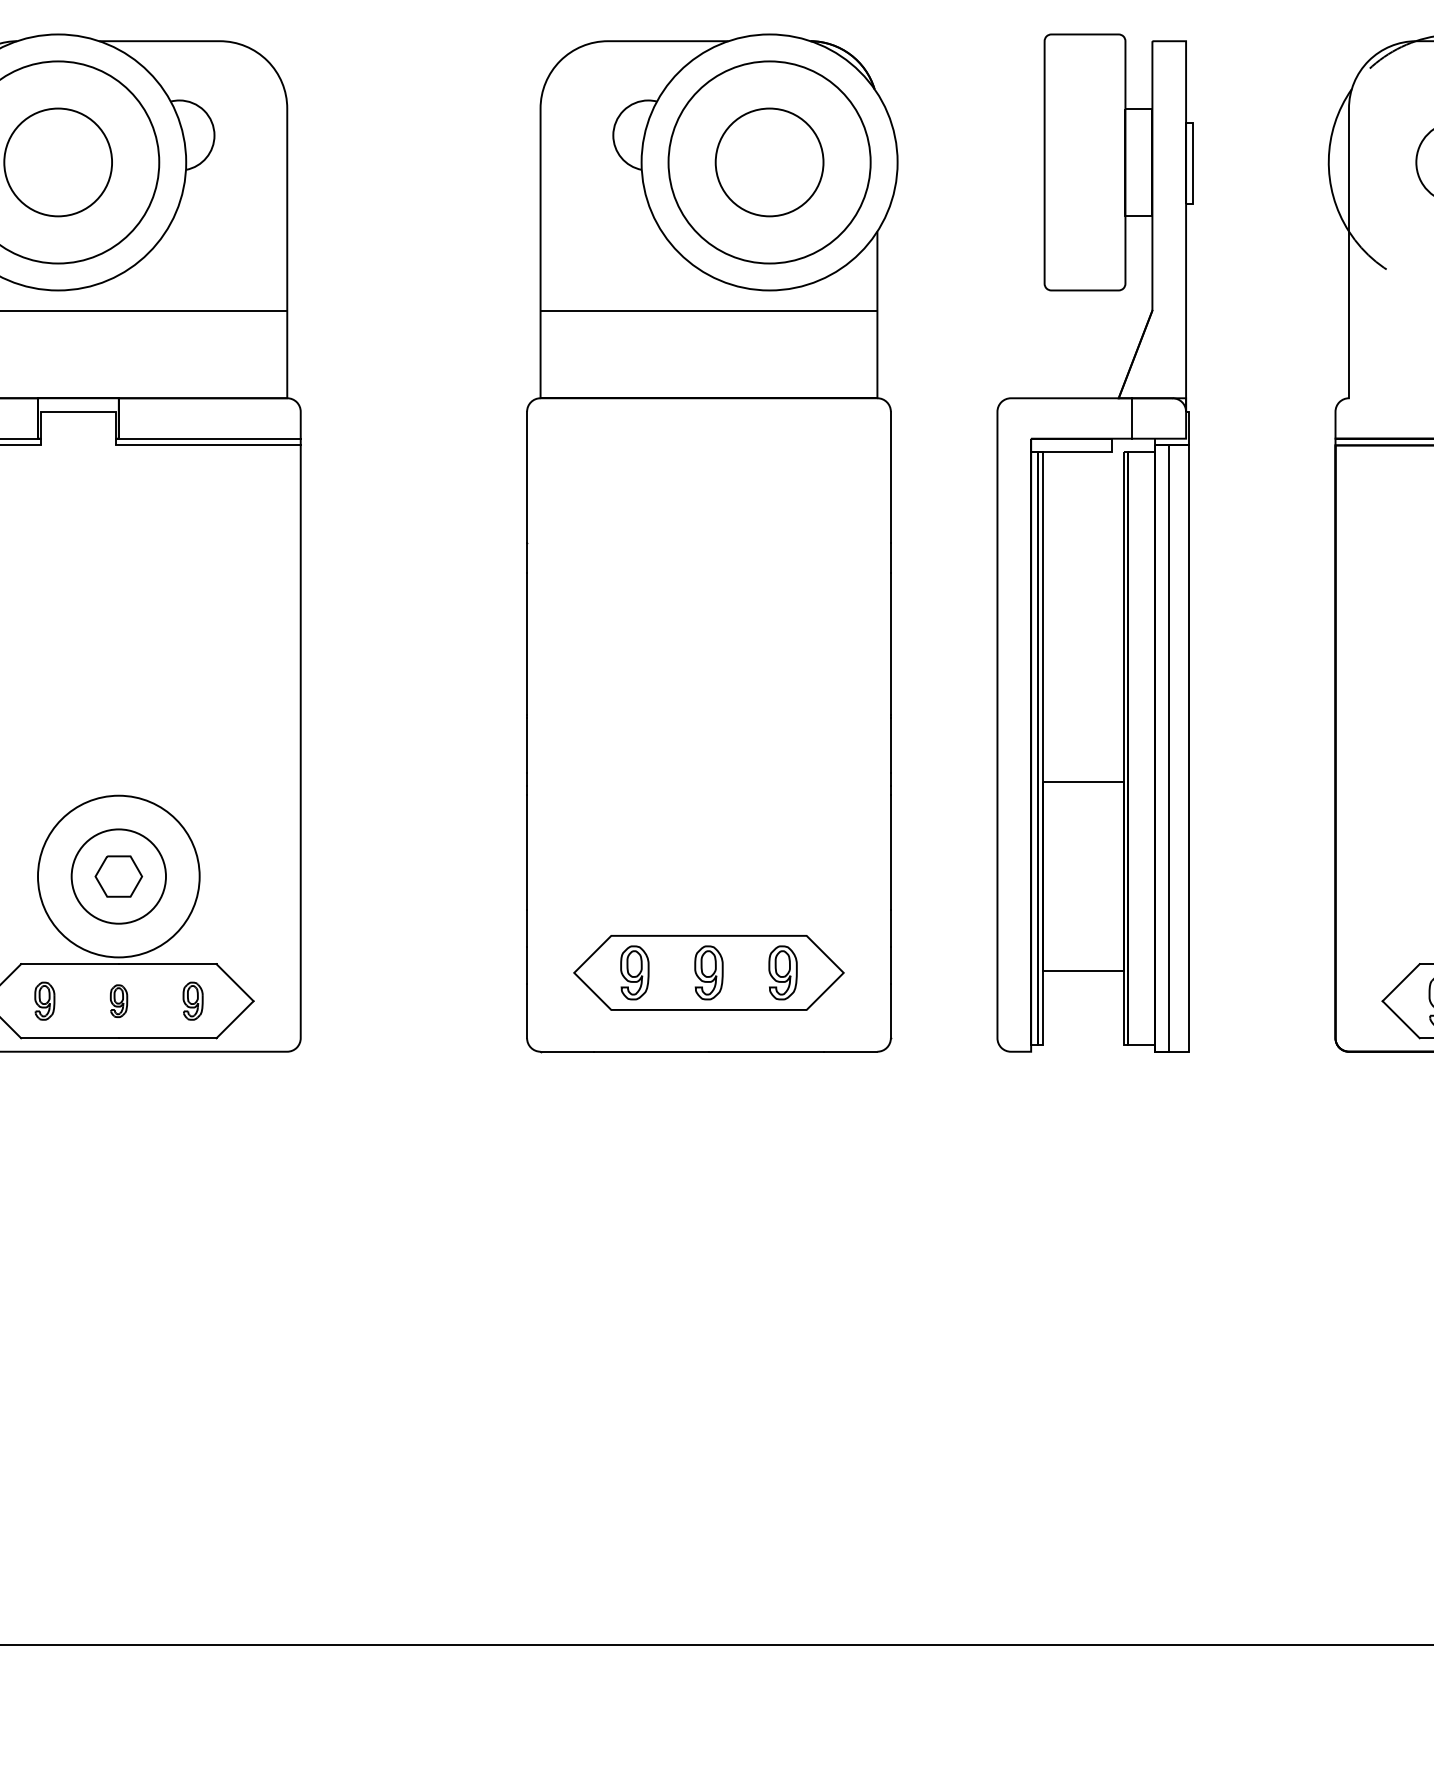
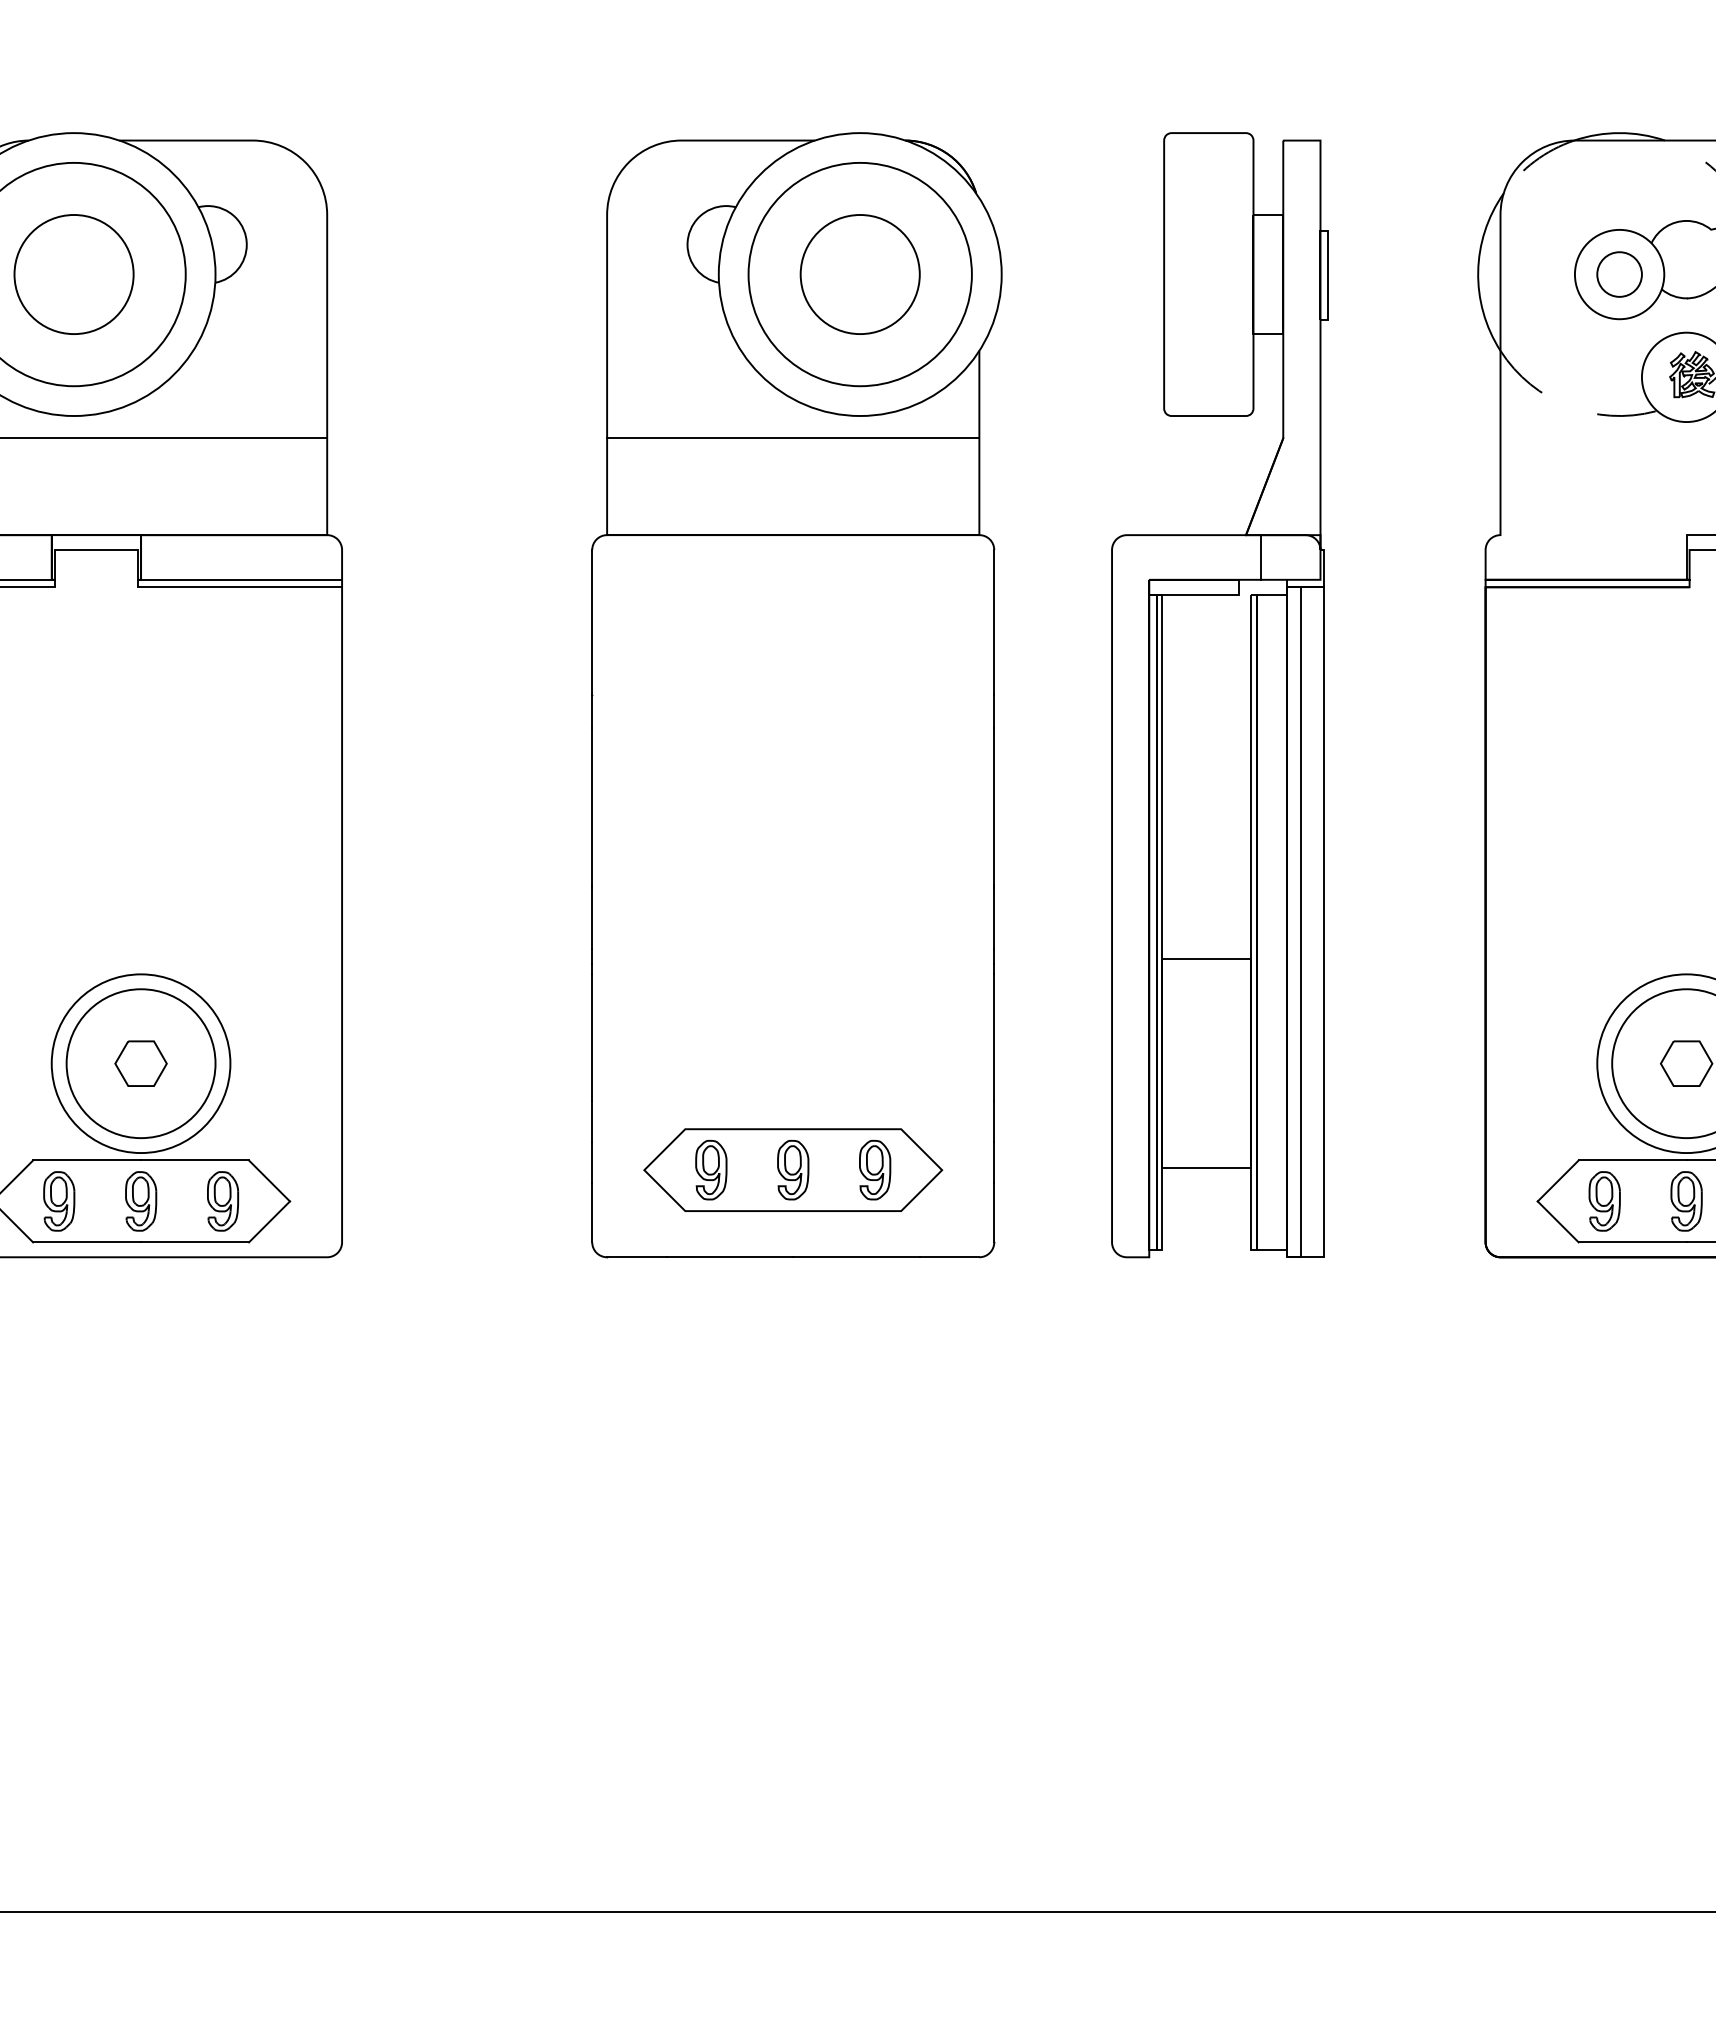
circle: (118, 876) -> (140, 1063), size x1.43
part: (45, 1001) -> (59, 1201), size x1.43
part: (119, 1001) -> (141, 1201), size x1.67
part: (193, 1001) -> (223, 1201), size x1.43

